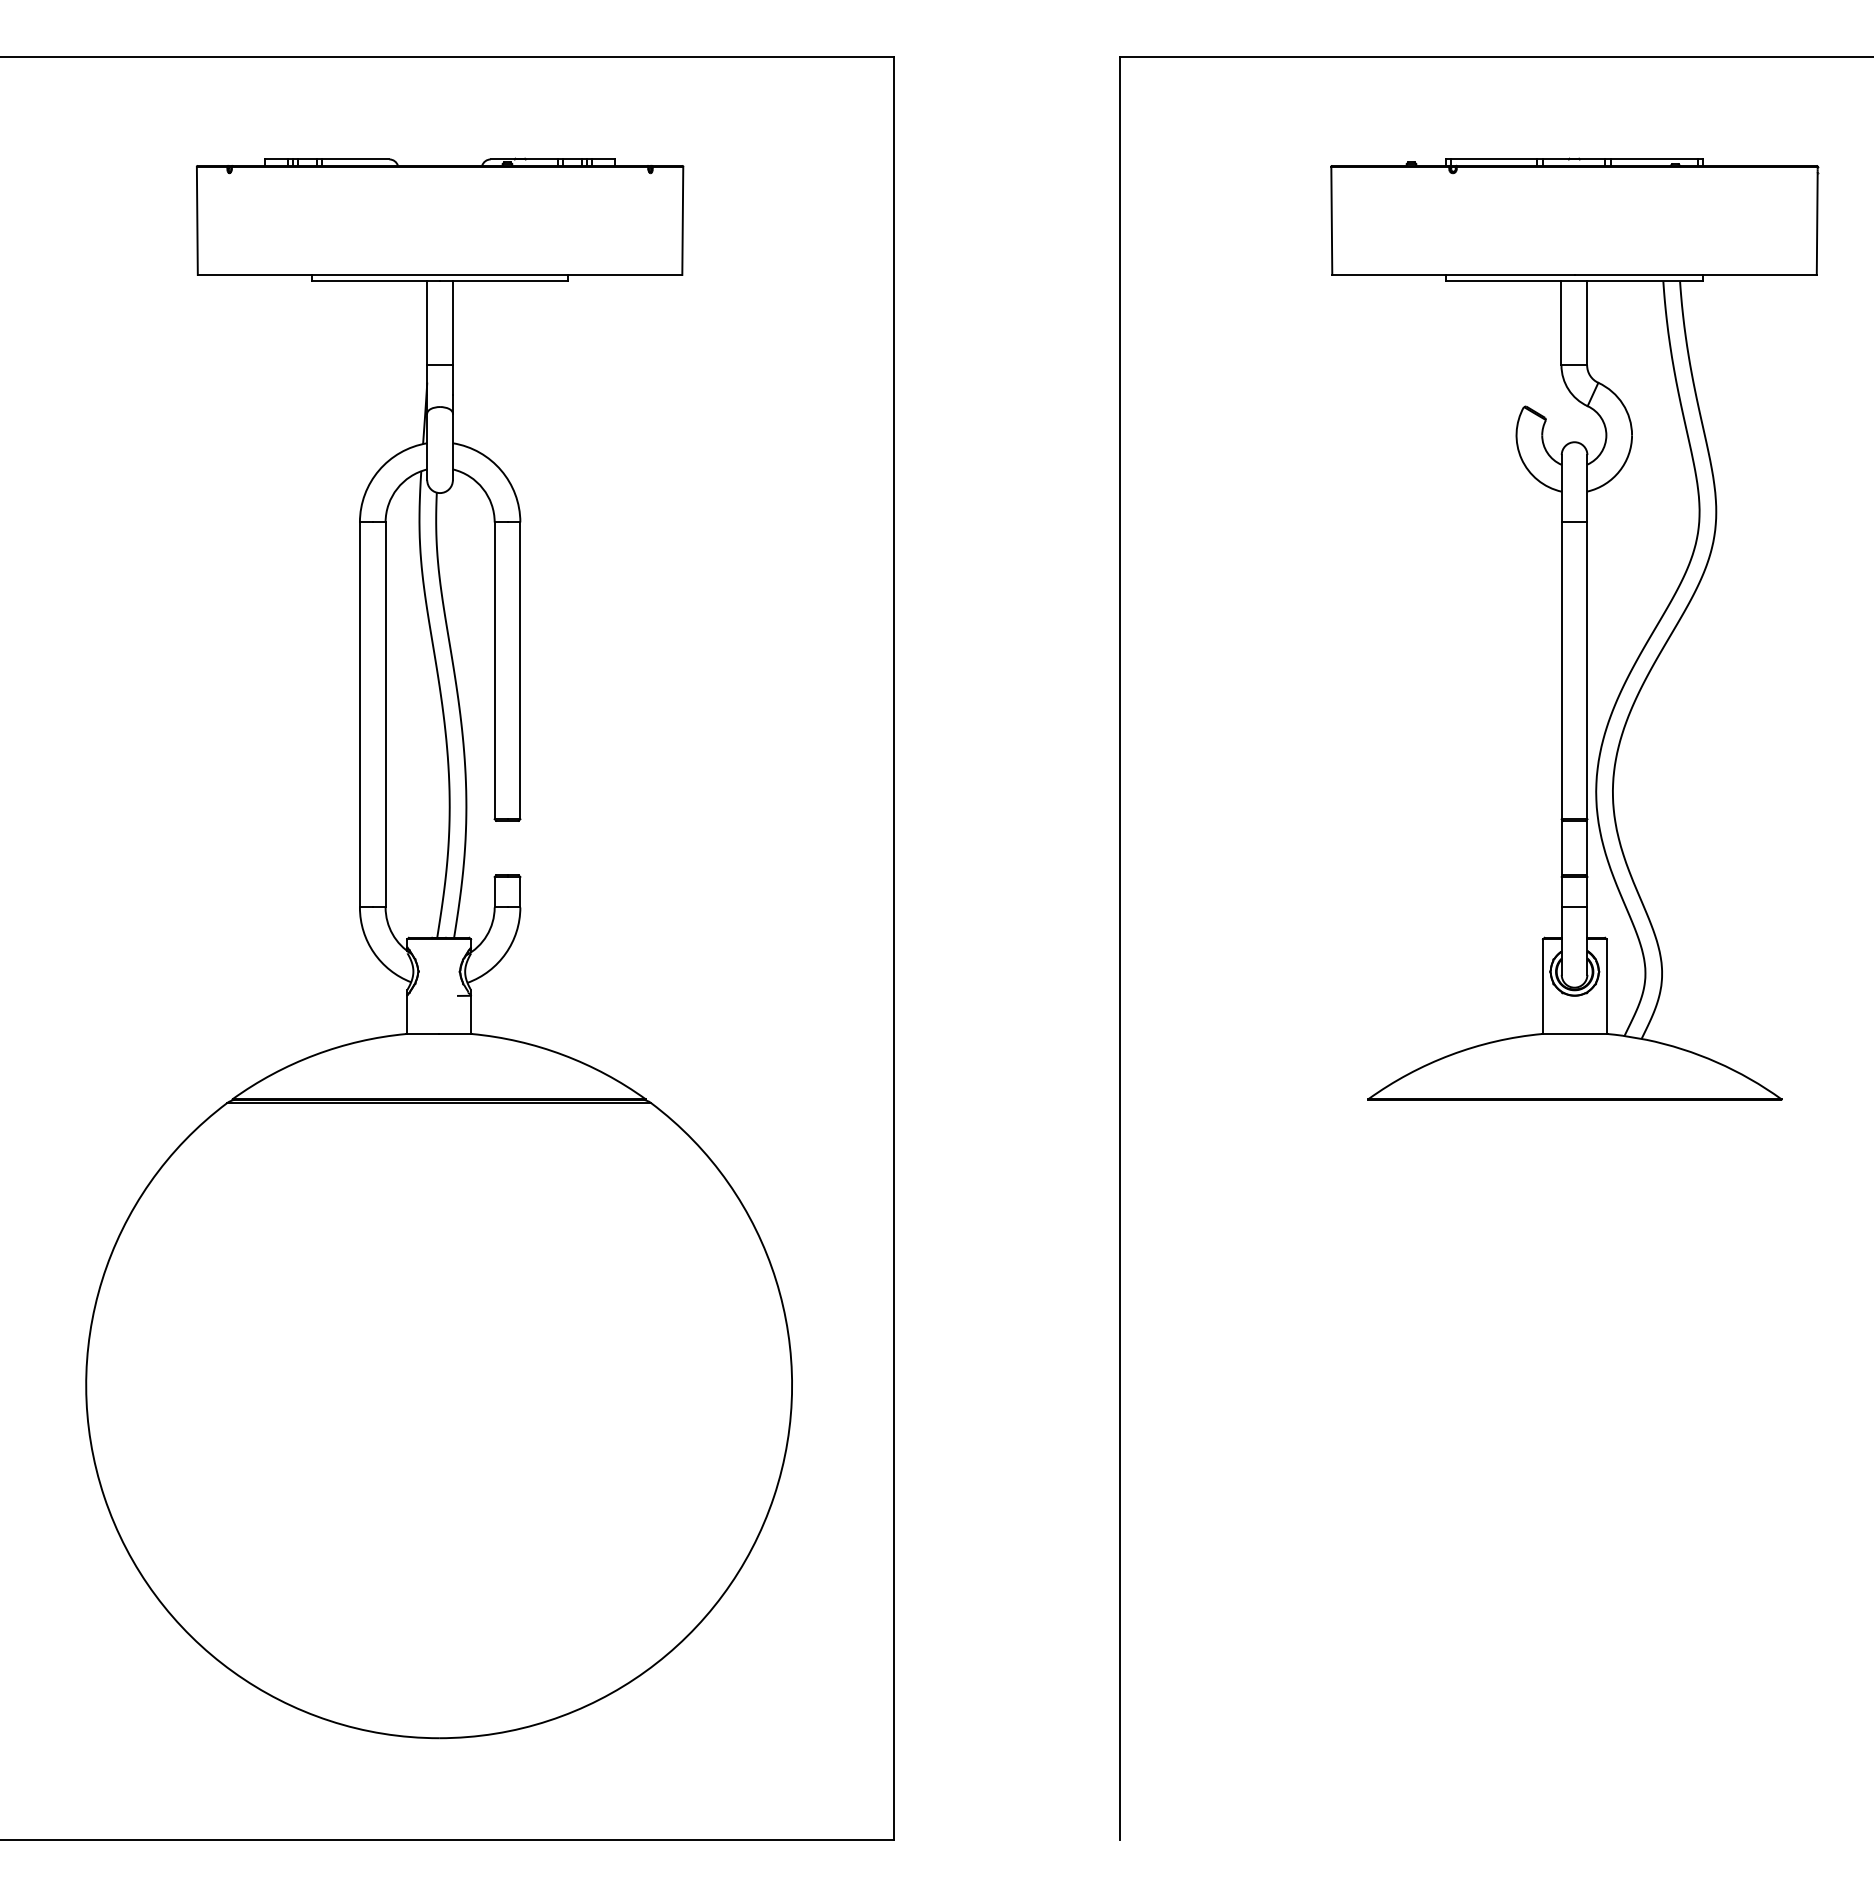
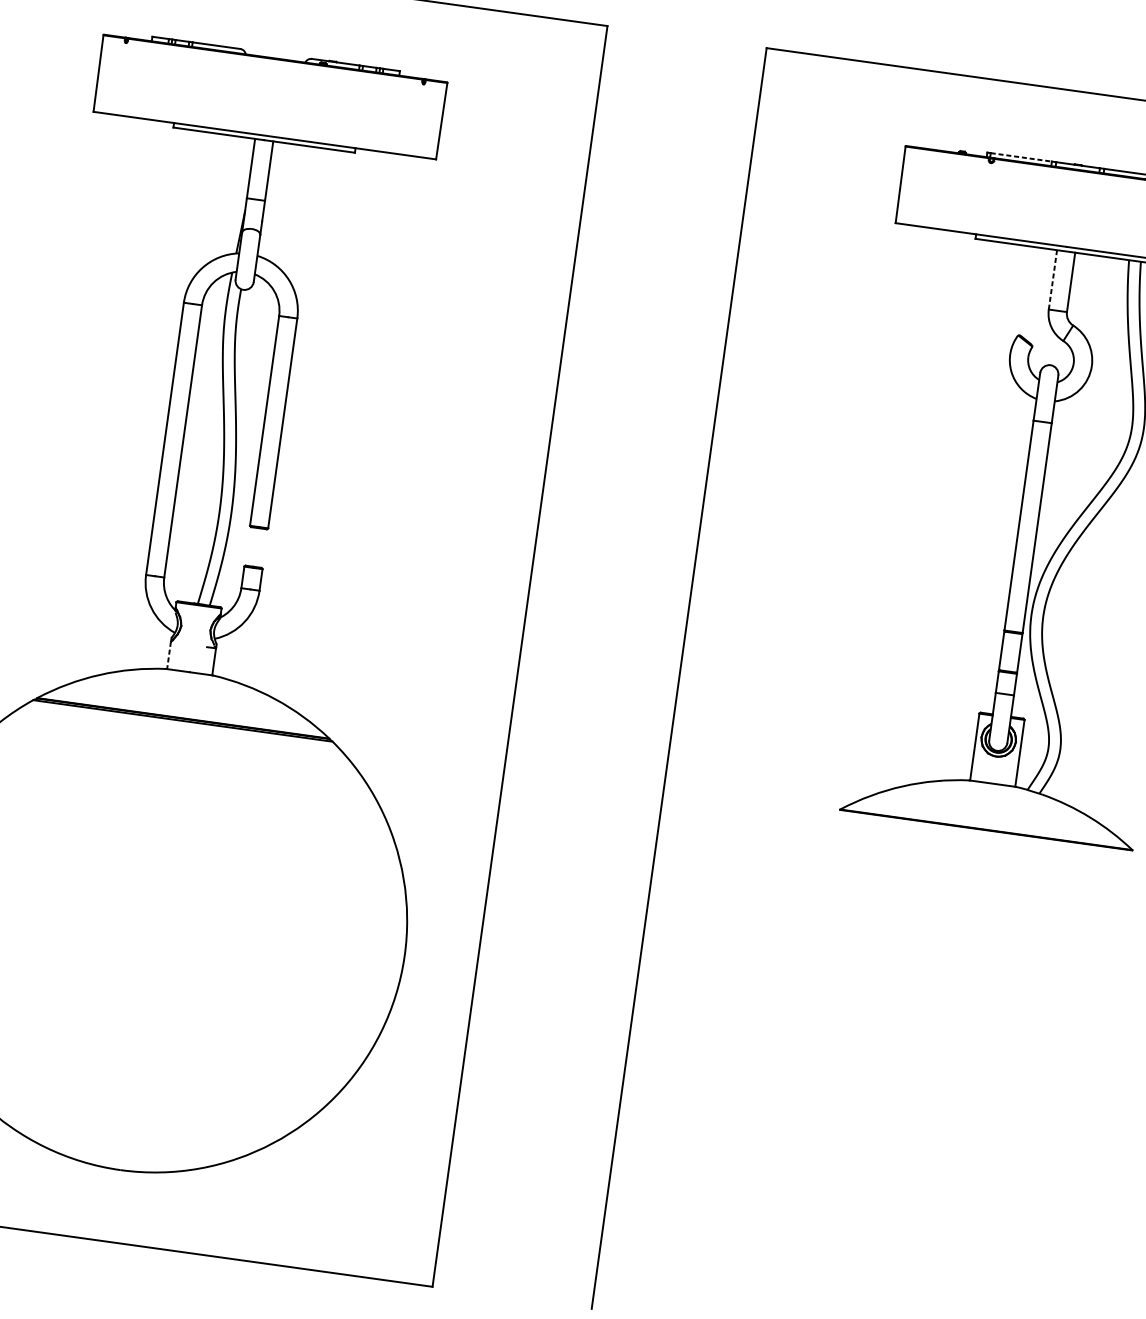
line: (1494, 159) -> (1021, 157), solid -> dashed
line: (1561, 323) -> (1052, 279), solid -> dashed
line: (407, 1015) -> (169, 656), solid -> dashed

